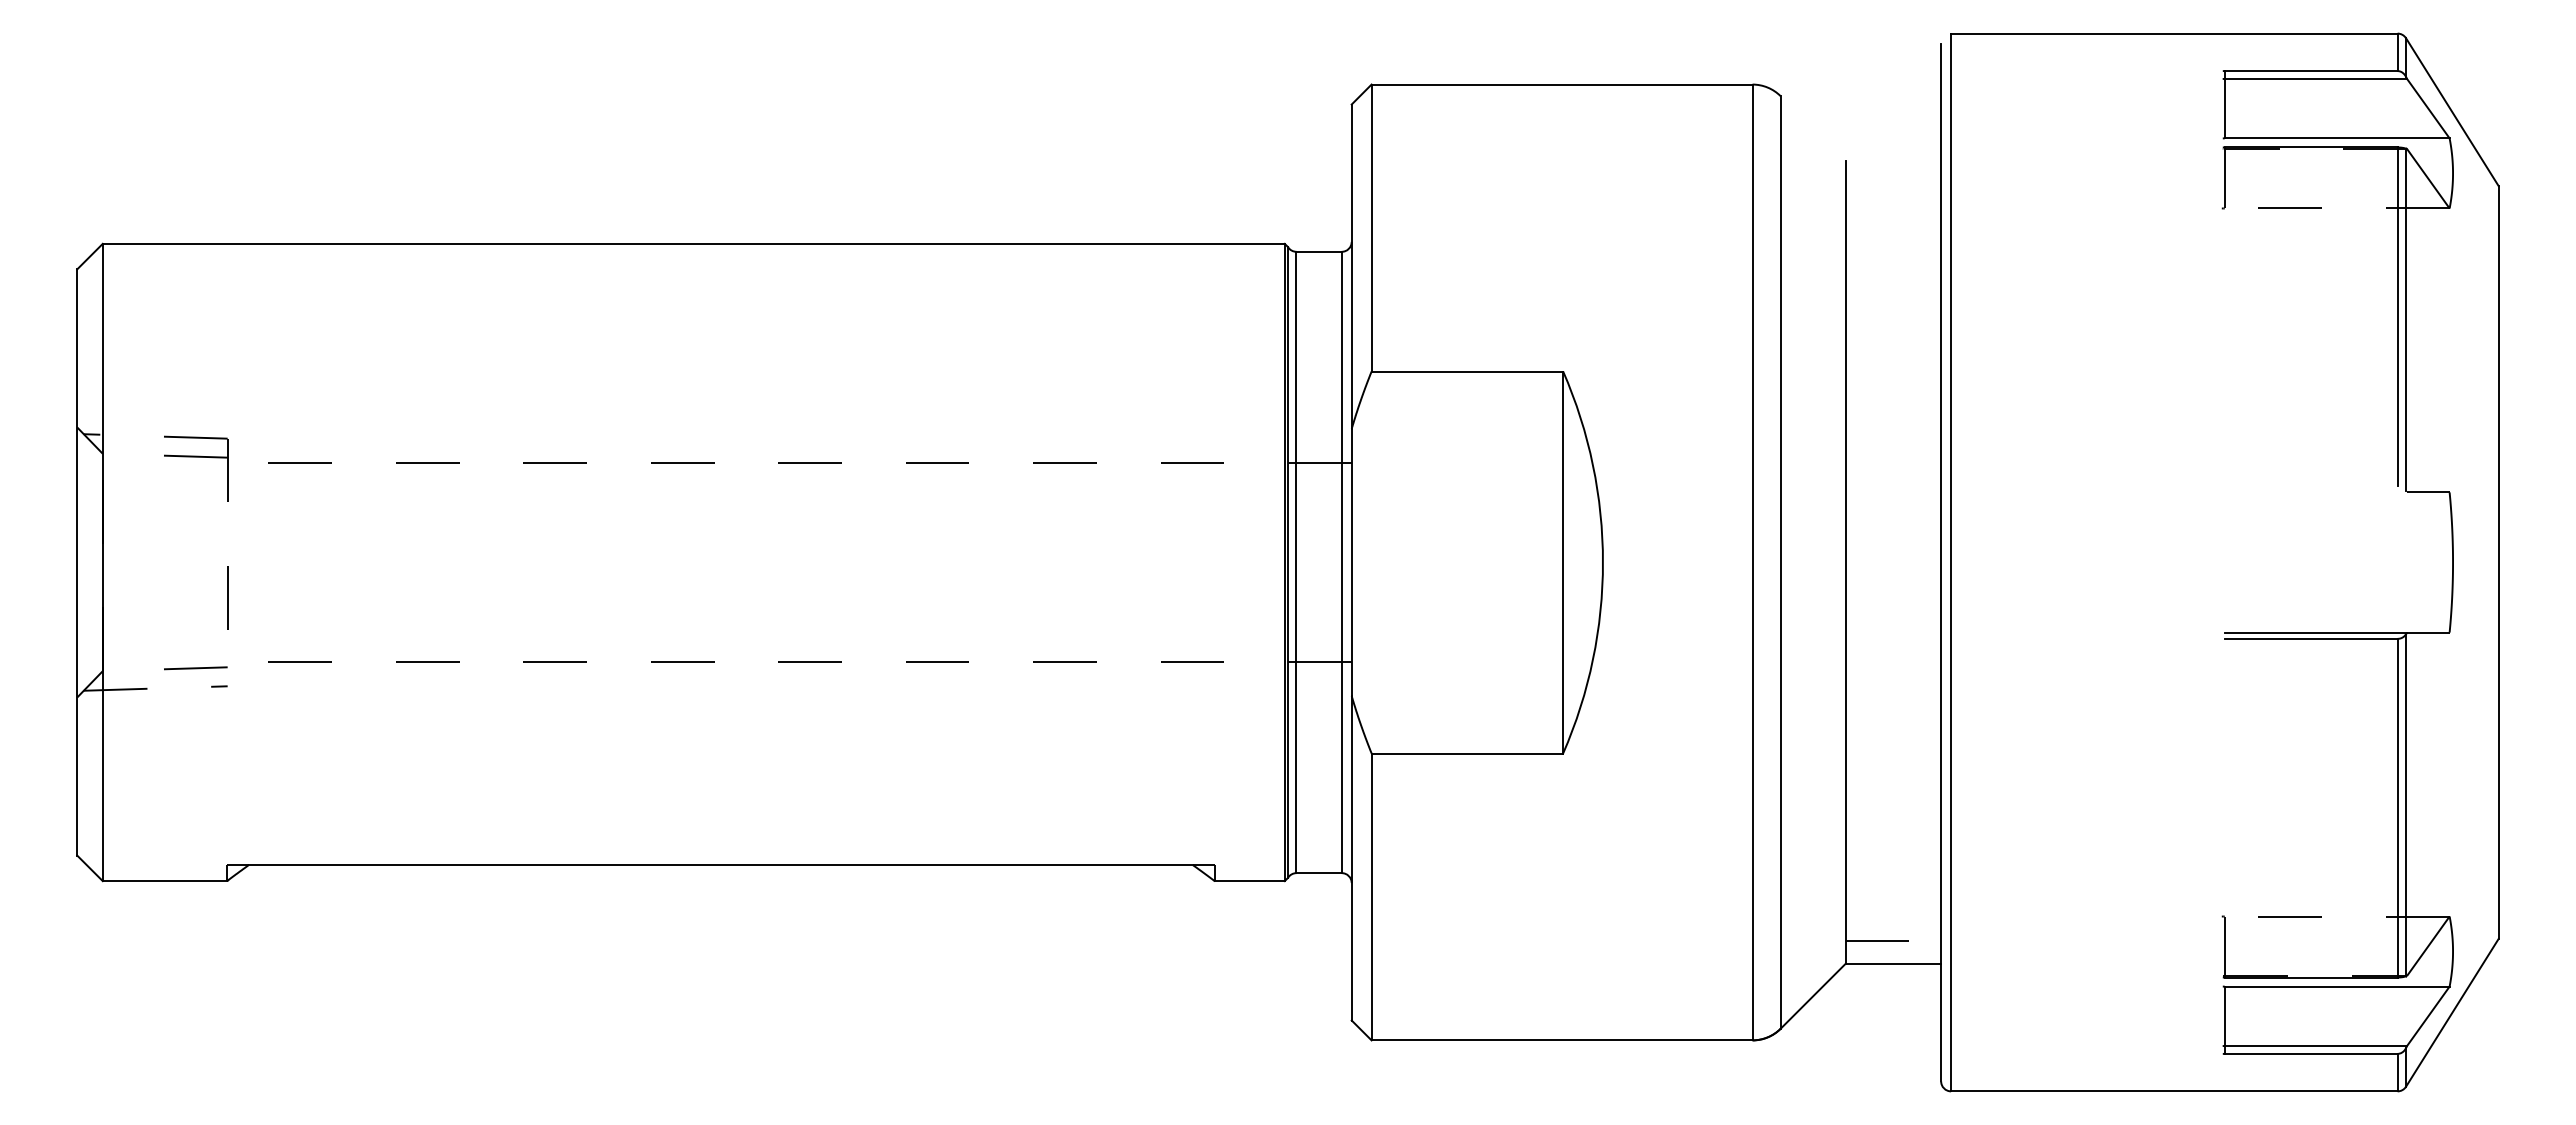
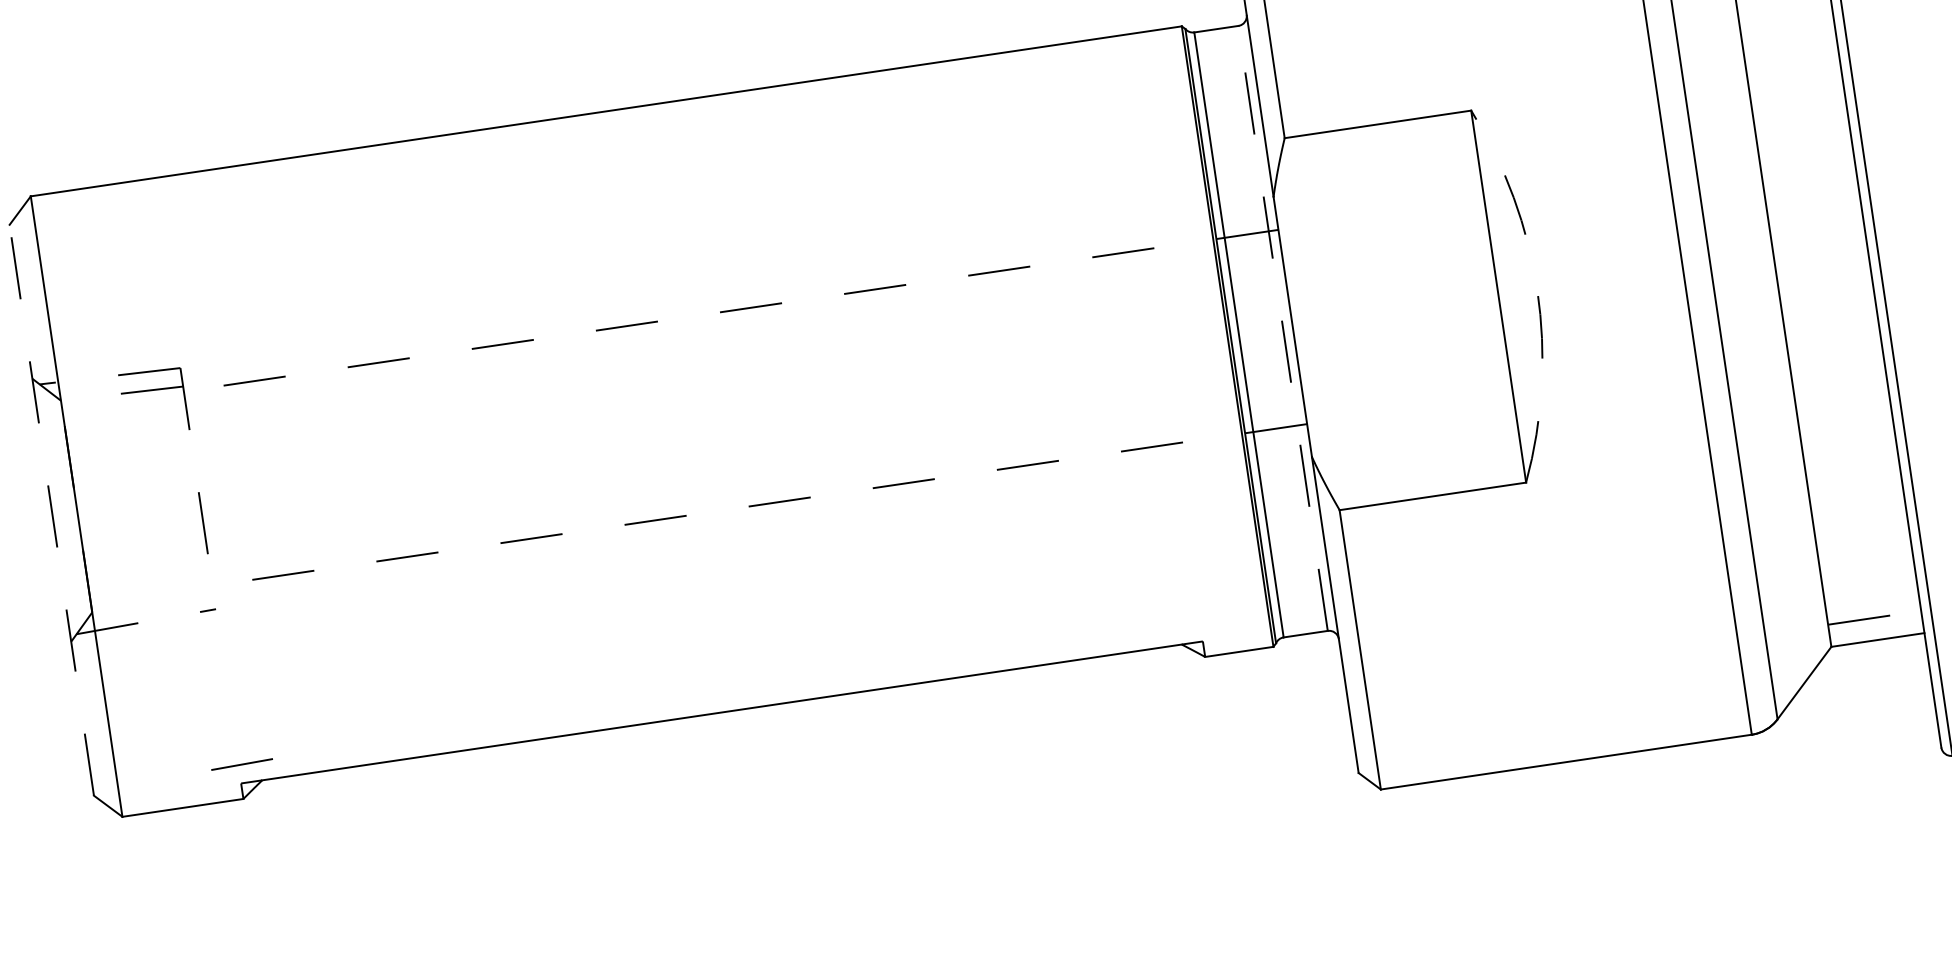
line: (77, 561) -> (51, 509), solid -> dashed
line: (1341, 562) -> (1282, 328), solid -> dashed
arc: (1602, 562) -> (1536, 290), solid -> dashed
line: (195, 668) -> (241, 764), moved

